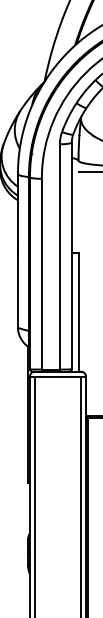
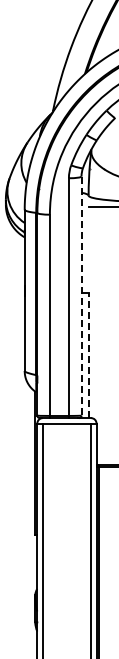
line: (71, 256) -> (81, 296), solid -> dashed
line: (78, 312) -> (88, 355), solid -> dashed

